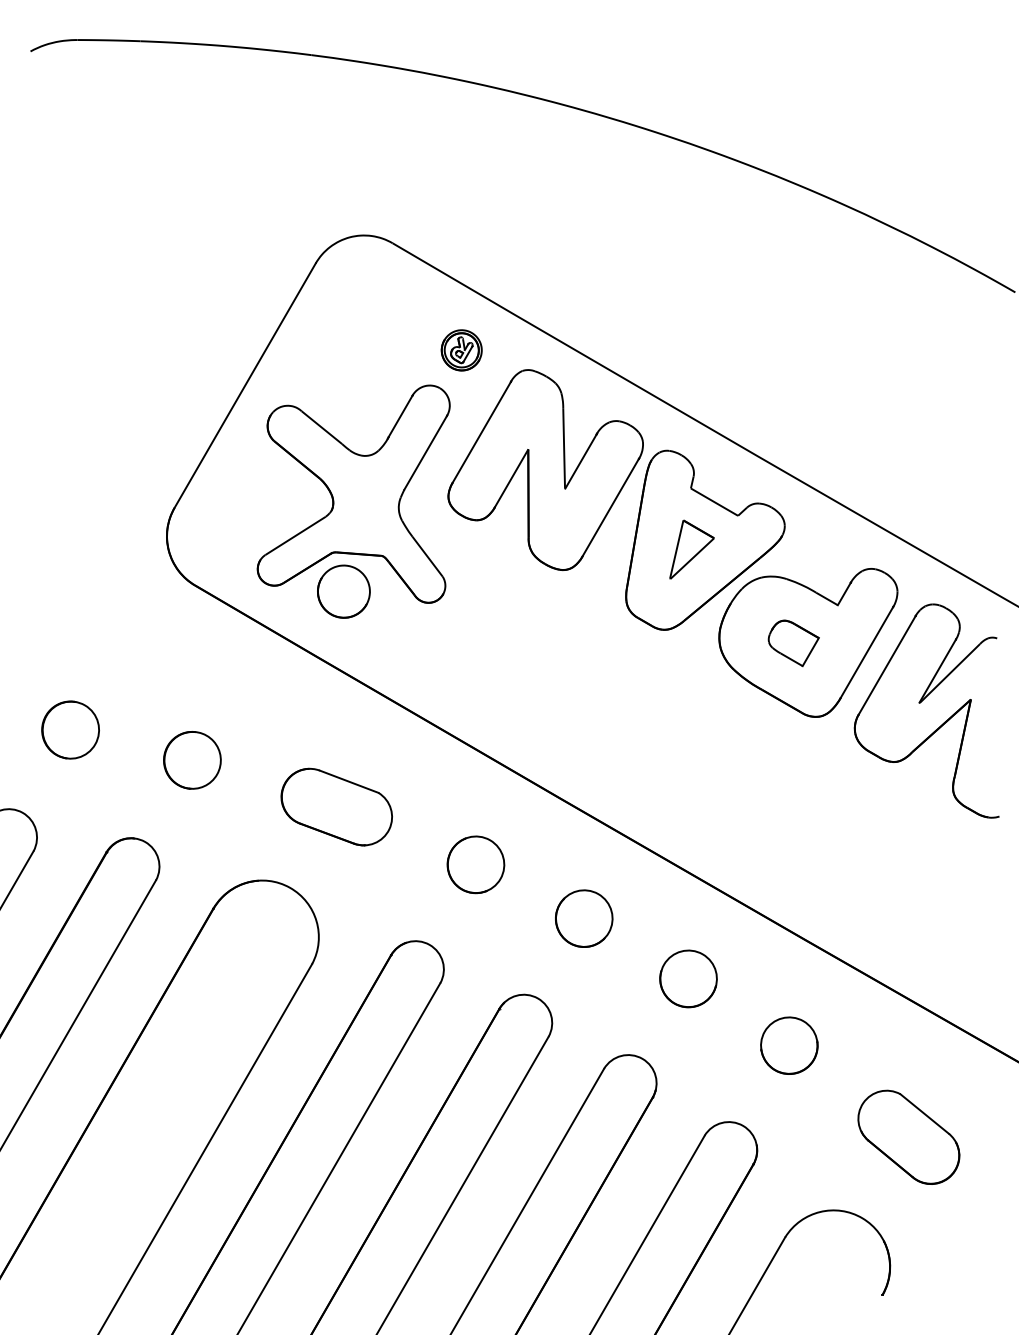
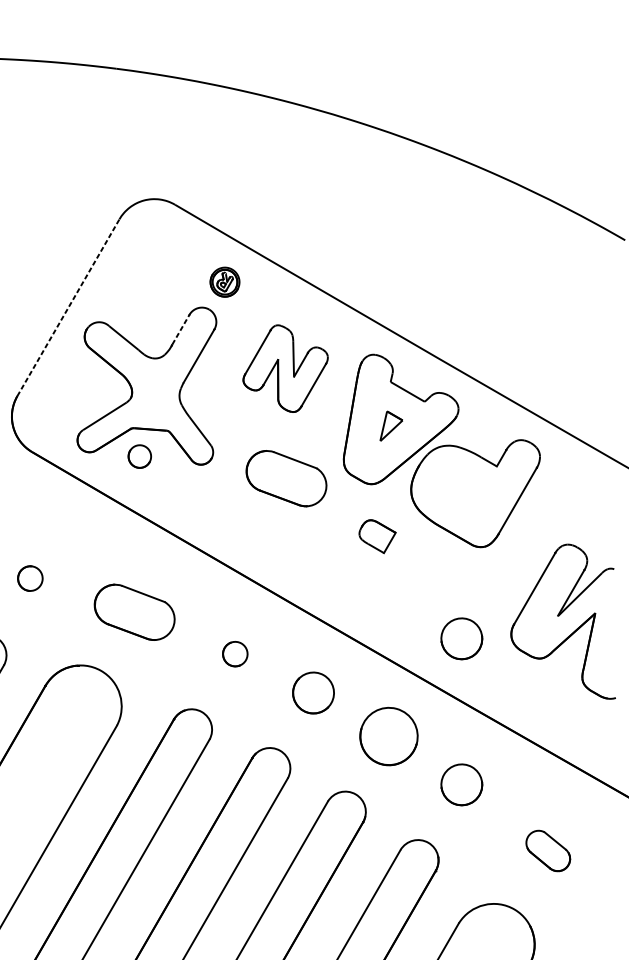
line: (245, 385) -> (68, 307), solid -> dashed
line: (400, 416) -> (180, 329), solid -> dashed
part: (545, 469) -> (285, 368), size x0.6
part: (691, 549) -> (391, 426), size x0.7
part: (343, 591) -> (139, 456), size x0.6
part: (546, 621) -> (286, 478), added
part: (793, 643) -> (377, 536), moved
part: (920, 703) -> (558, 616), moved
part: (192, 760) -> (30, 578), size x0.6
part: (789, 843) -> (461, 638), added
part: (475, 864) -> (234, 653), size x0.6
part: (688, 978) -> (388, 736), size x1.4
part: (908, 1136) -> (547, 850), size x0.6

